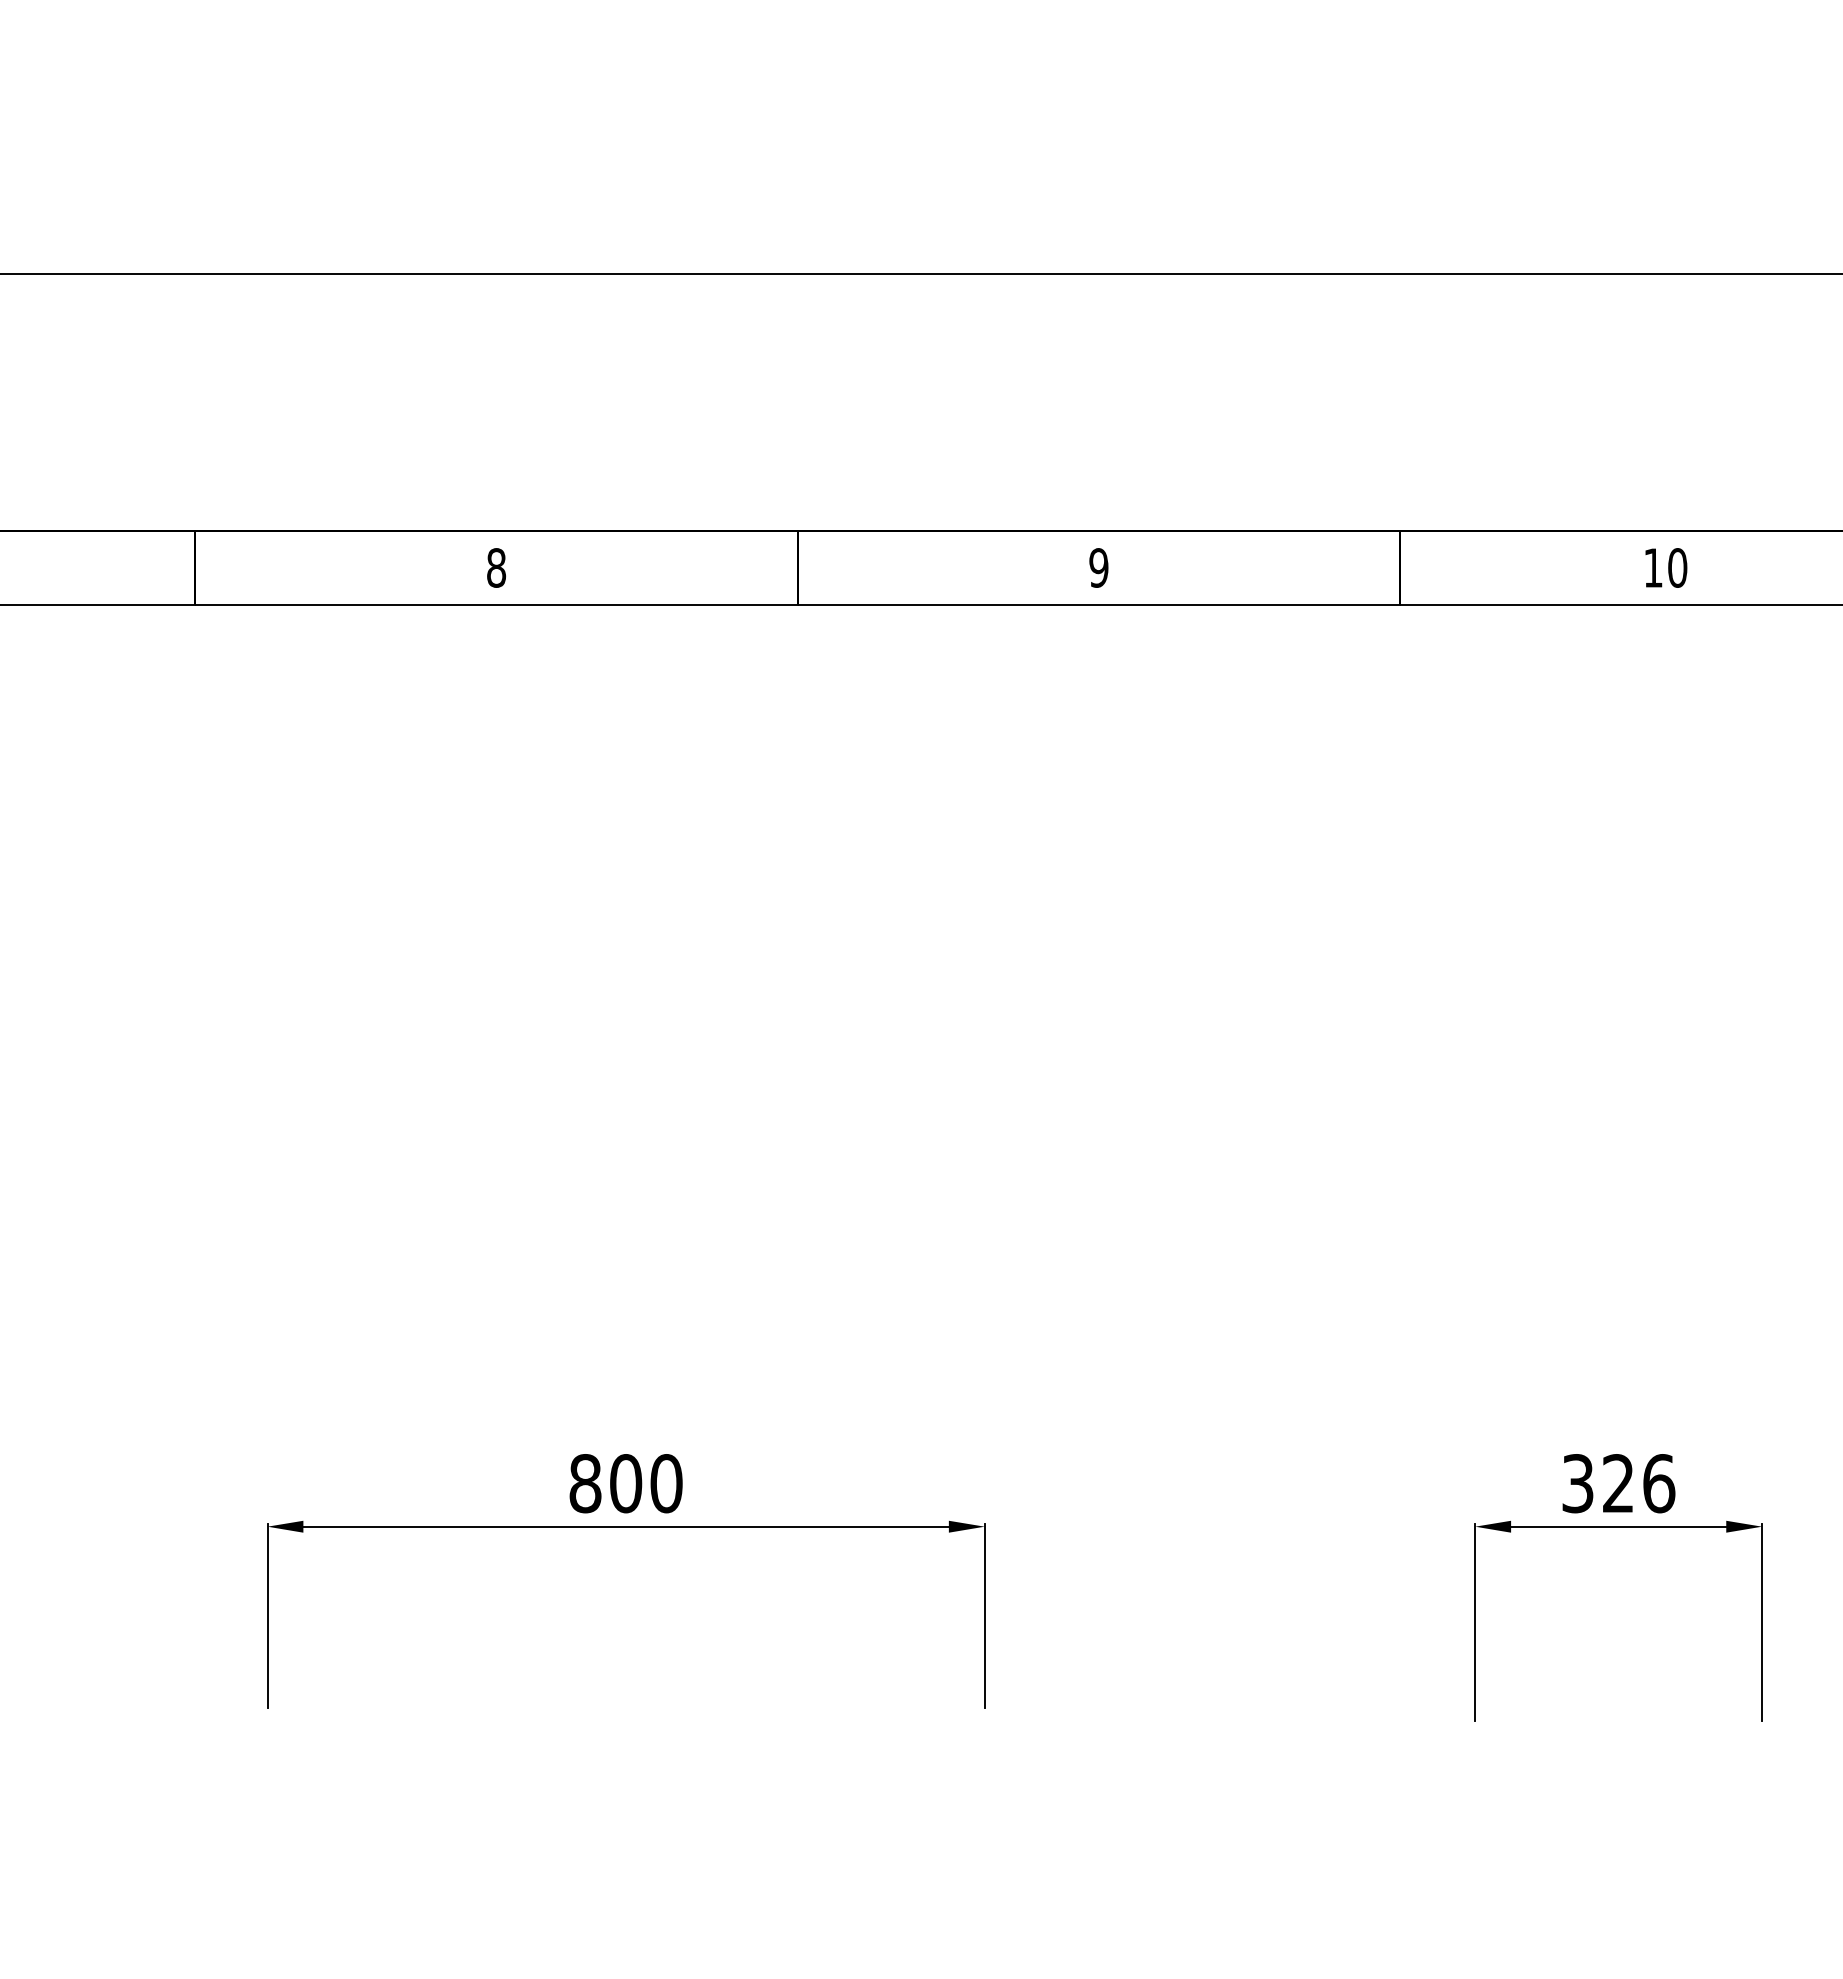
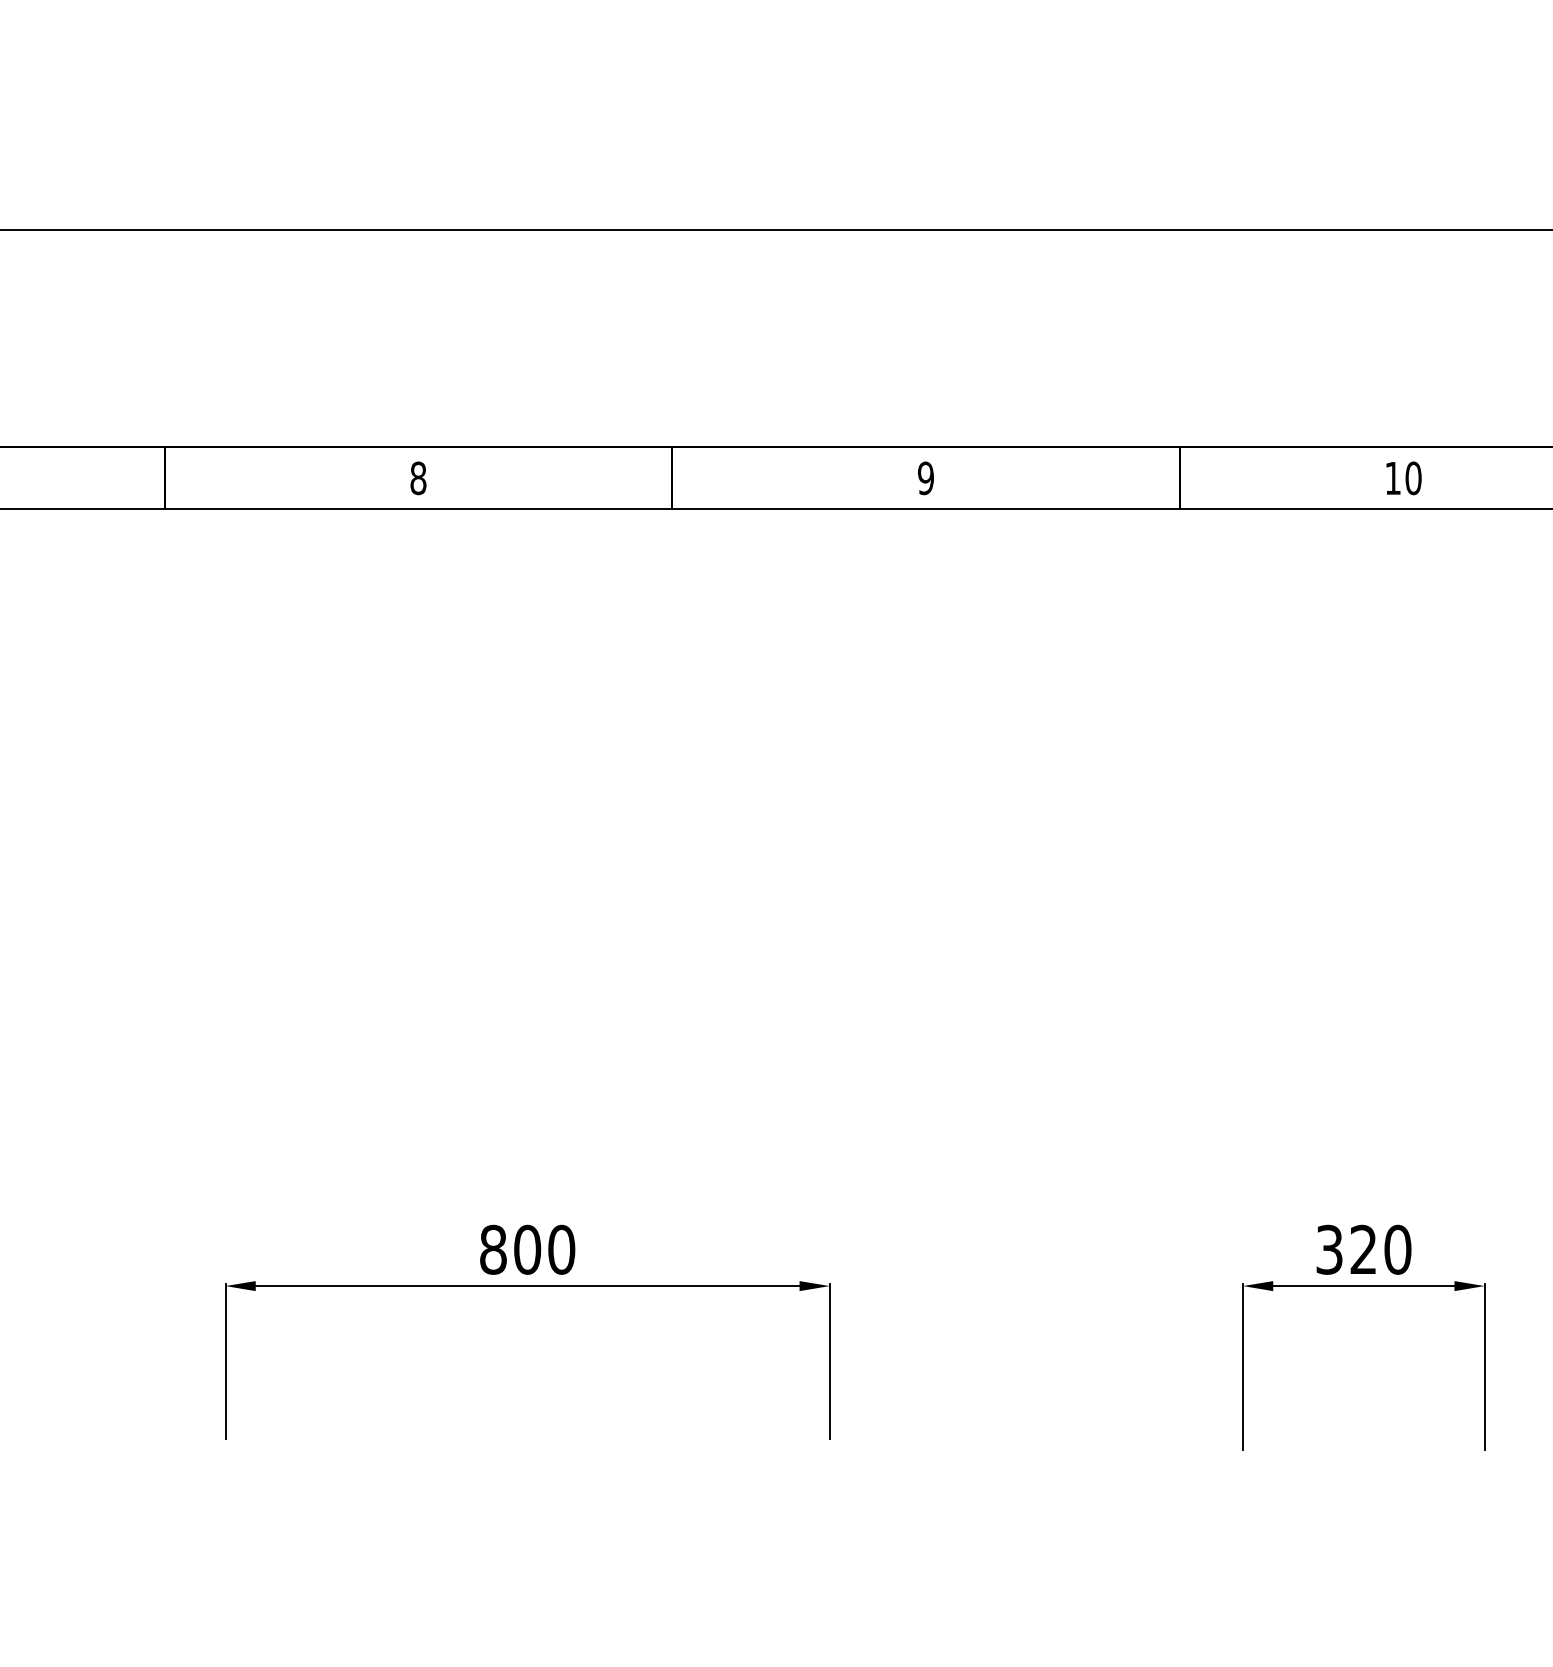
text: (1659, 1483) -> (1398, 1249), 326 -> 320

